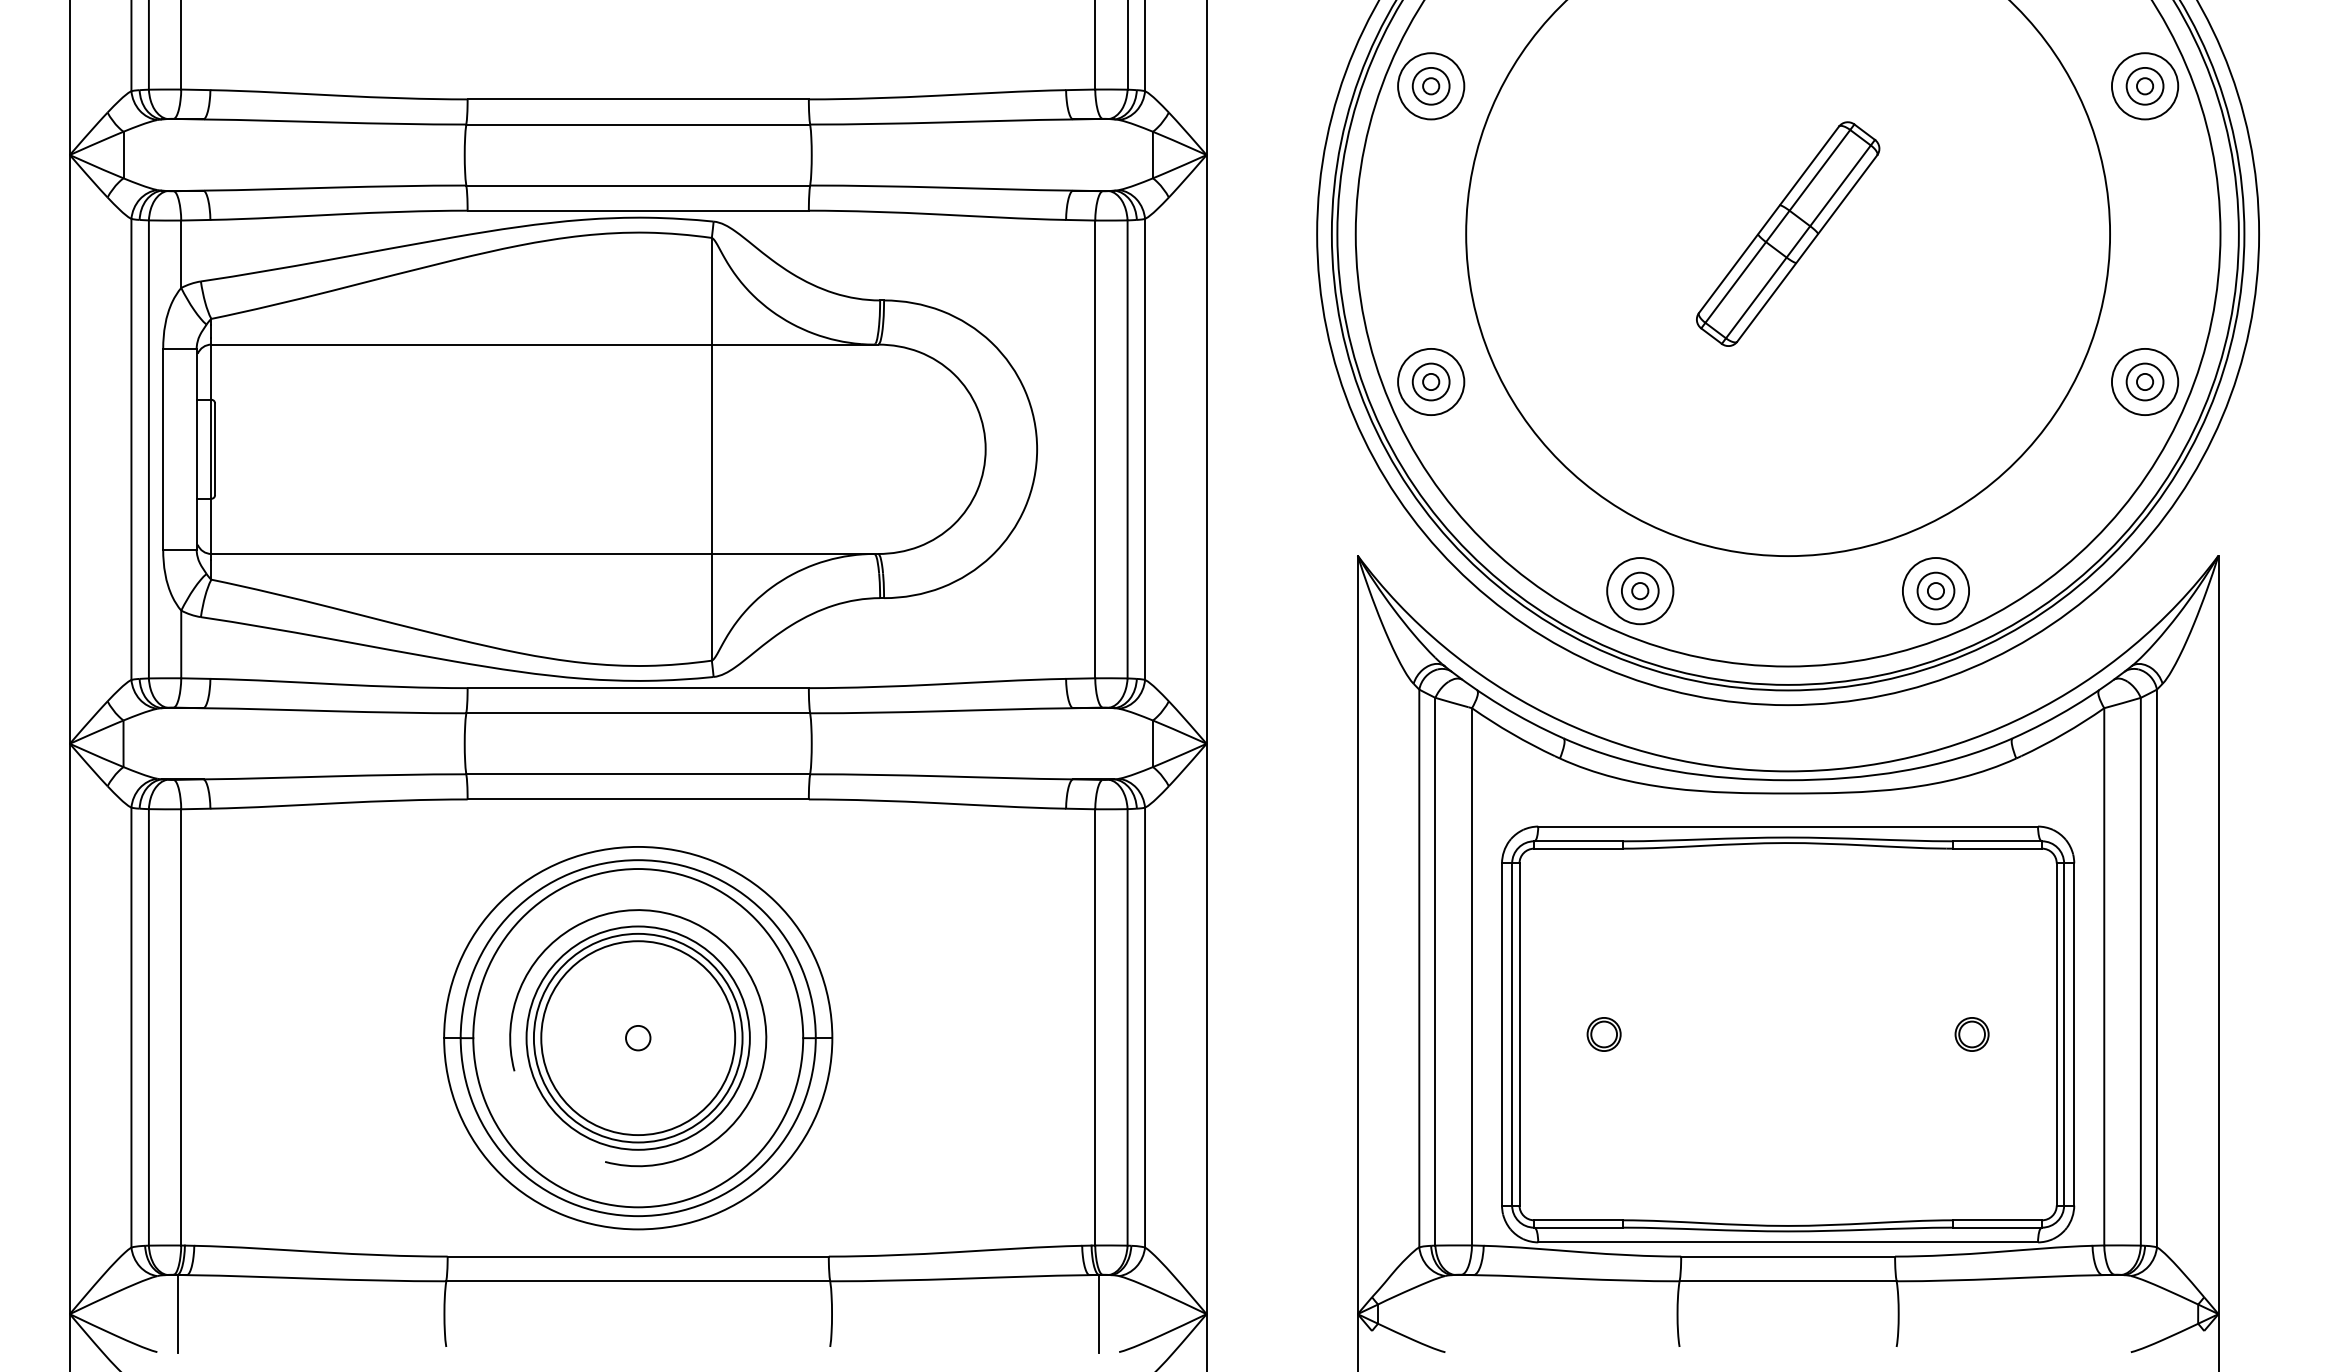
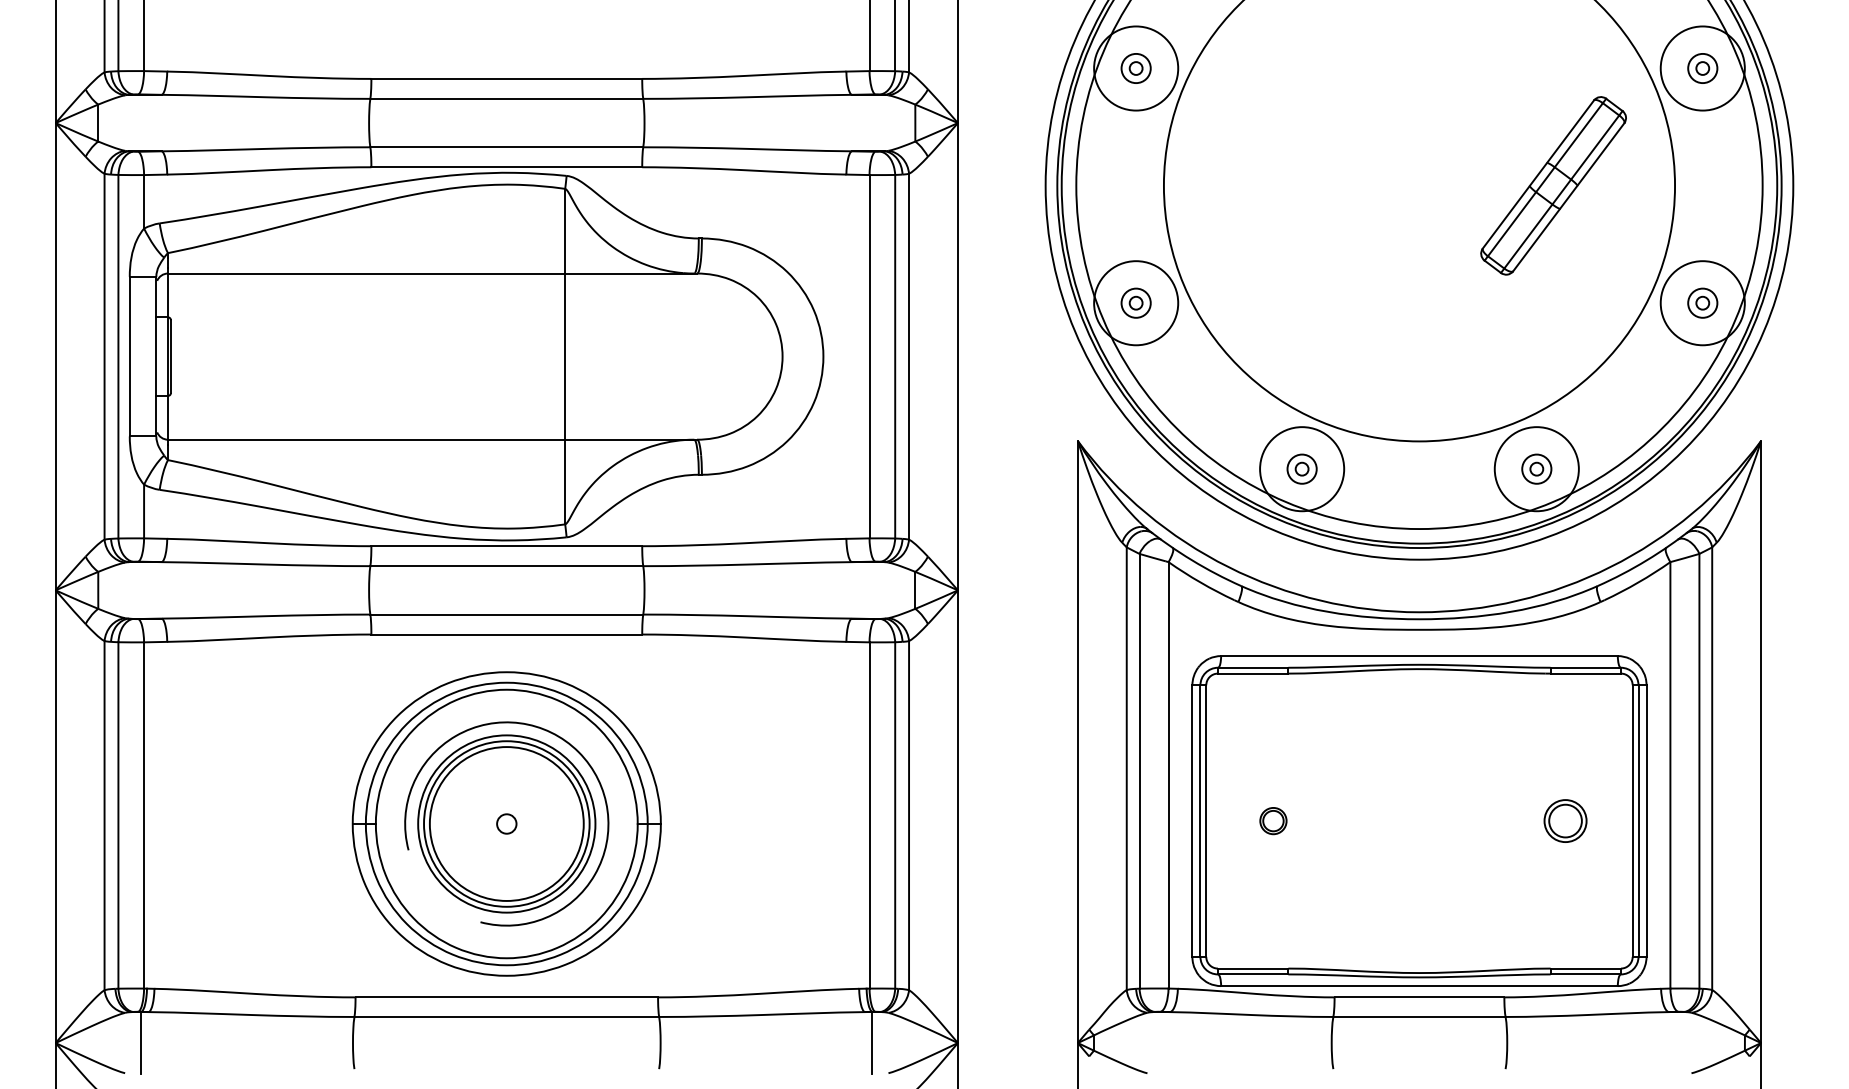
circle: (1431, 86) -> (1136, 68), size x1.6
circle: (2144, 86) -> (1702, 68), size x1.6
part: (1788, 233) -> (1553, 185), moved
circle: (1431, 381) -> (1136, 302), size x1.6
circle: (2144, 381) -> (1702, 302), size x1.6
circle: (1640, 591) -> (1302, 469), size x1.6
circle: (1935, 591) -> (1536, 469), size x1.6
part: (1971, 1034) -> (1565, 821), size x1.6

